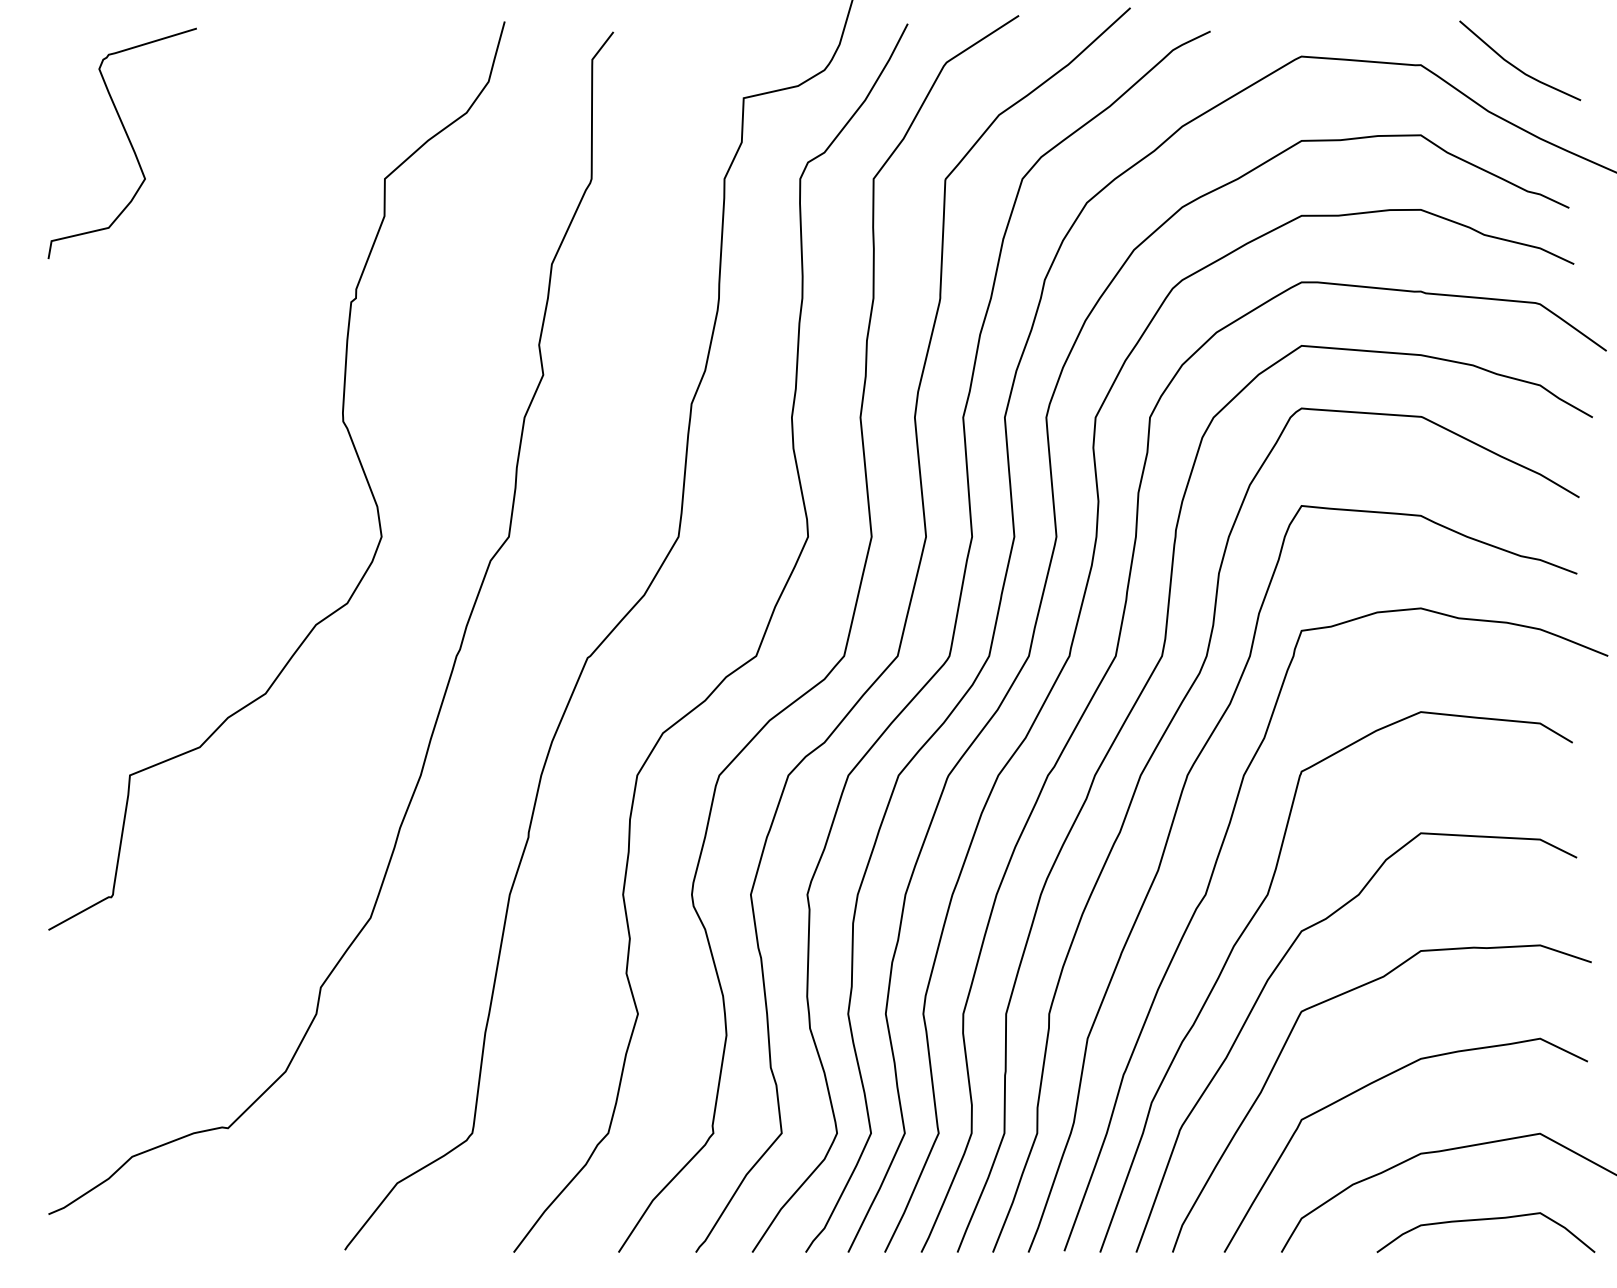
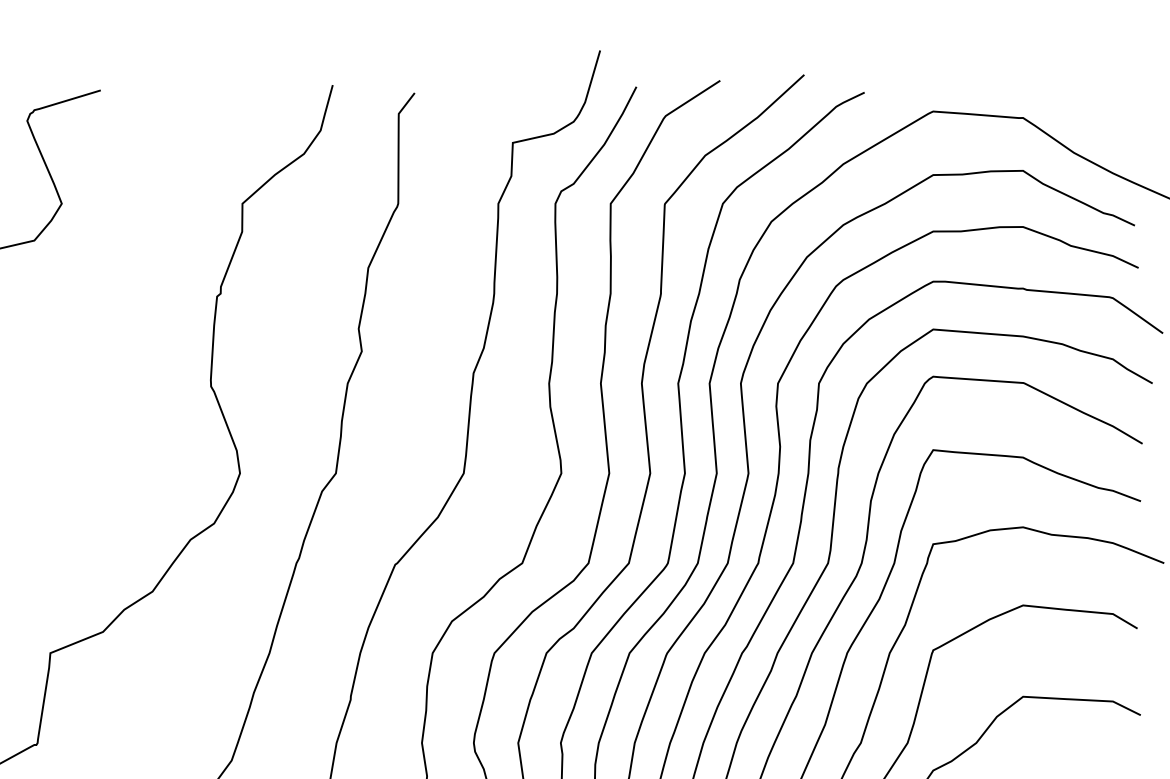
line: (1516, 66) -> (1095, 119), removed

